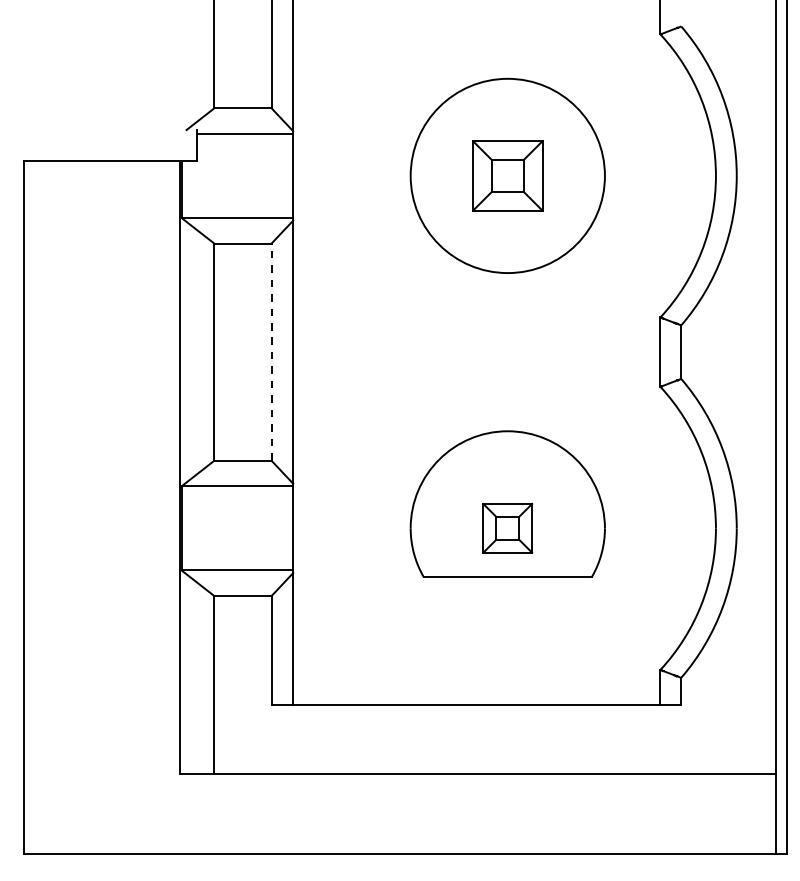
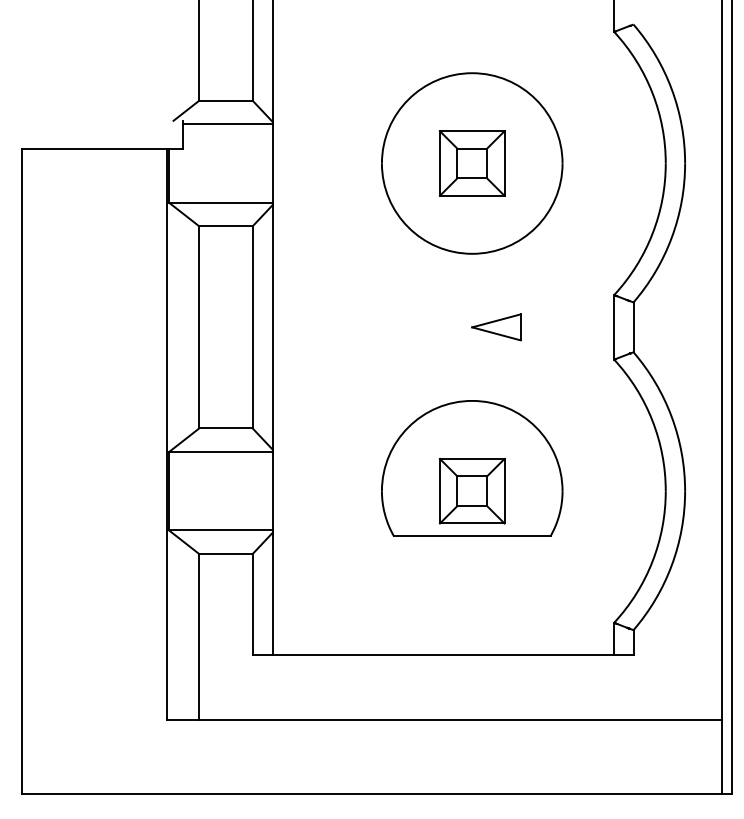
line: (271, 352) -> (252, 327), dashed -> solid
part: (533, 352) -> (496, 327), added
part: (507, 527) -> (471, 490), size x1.43

